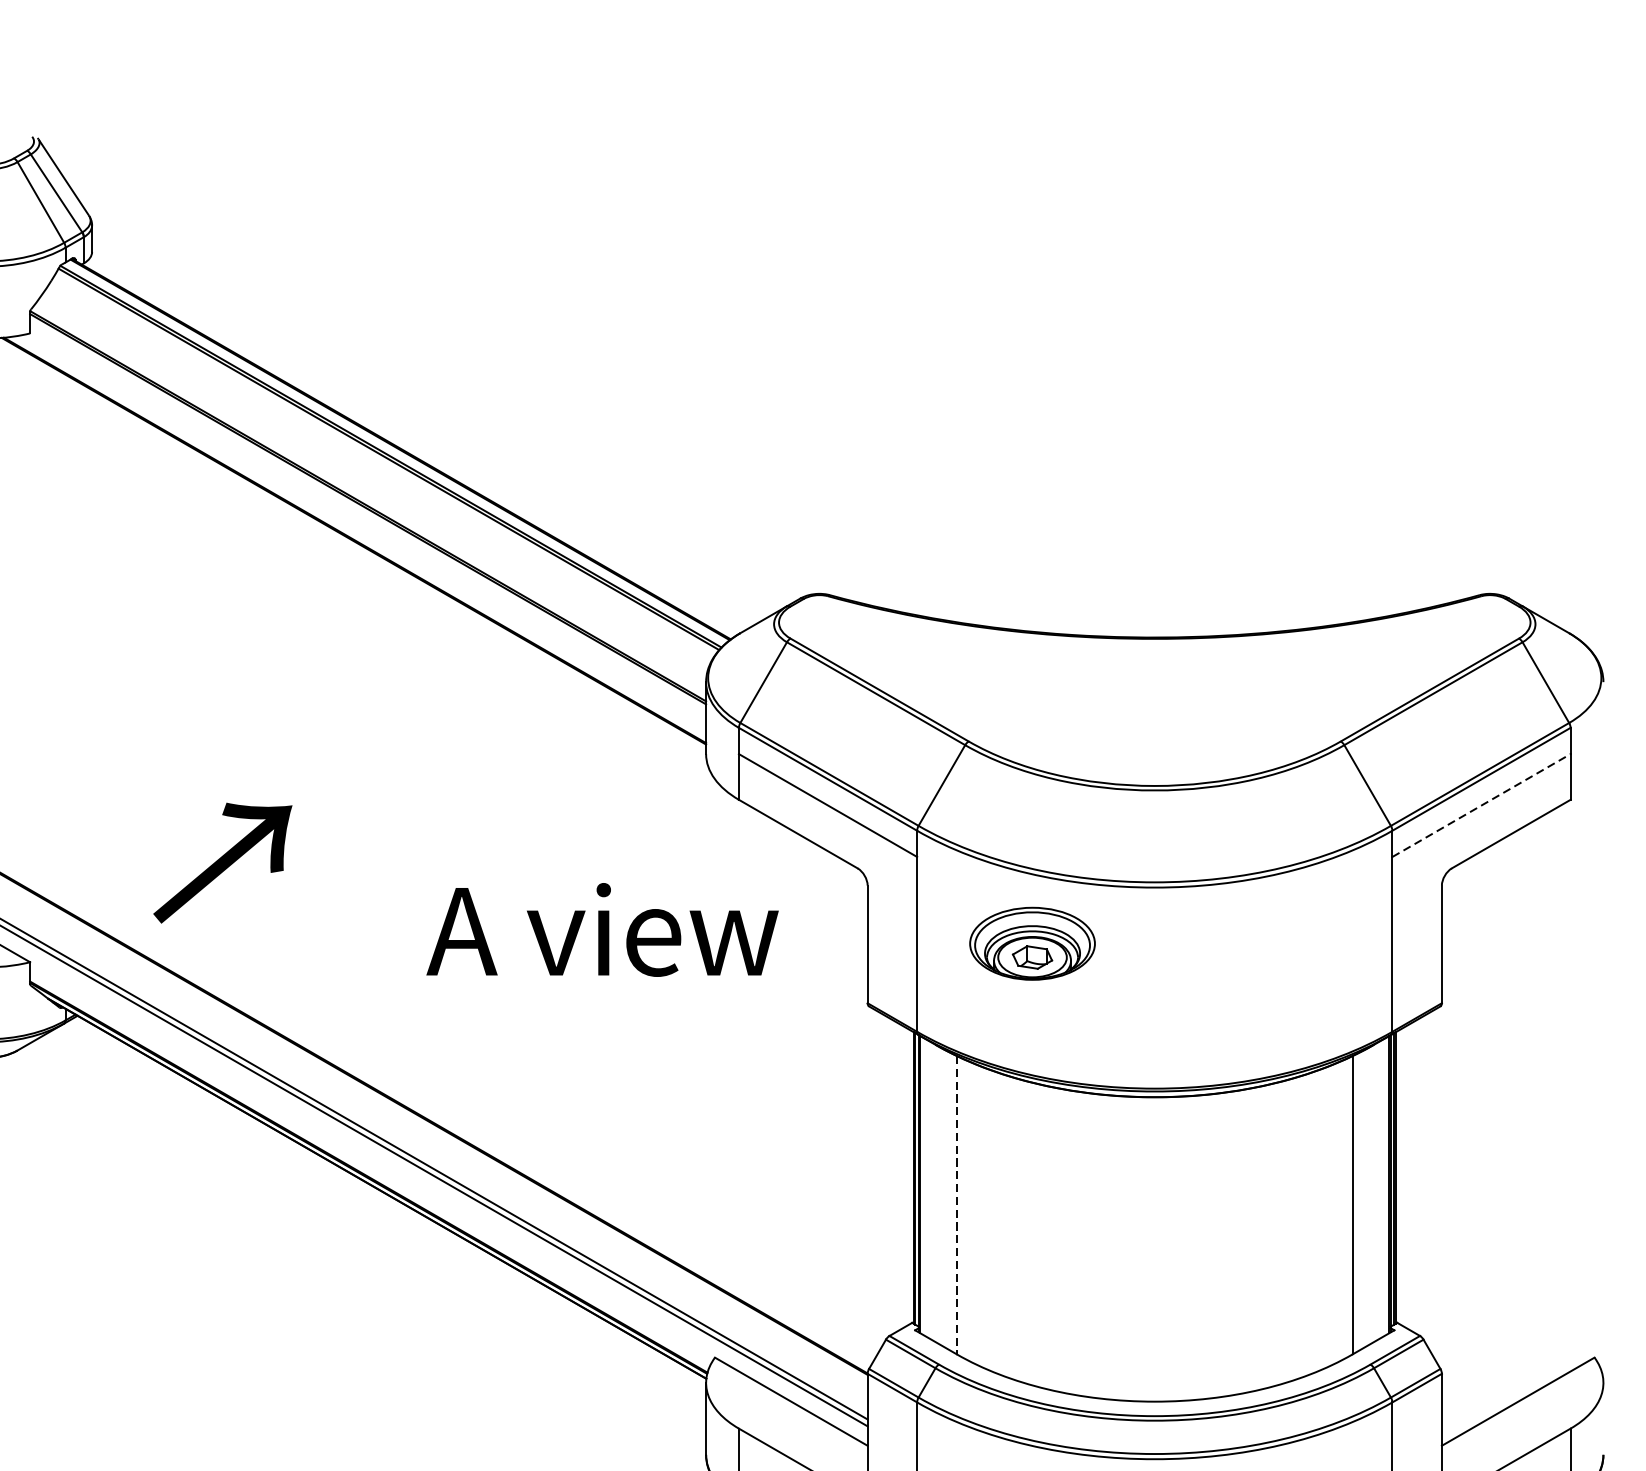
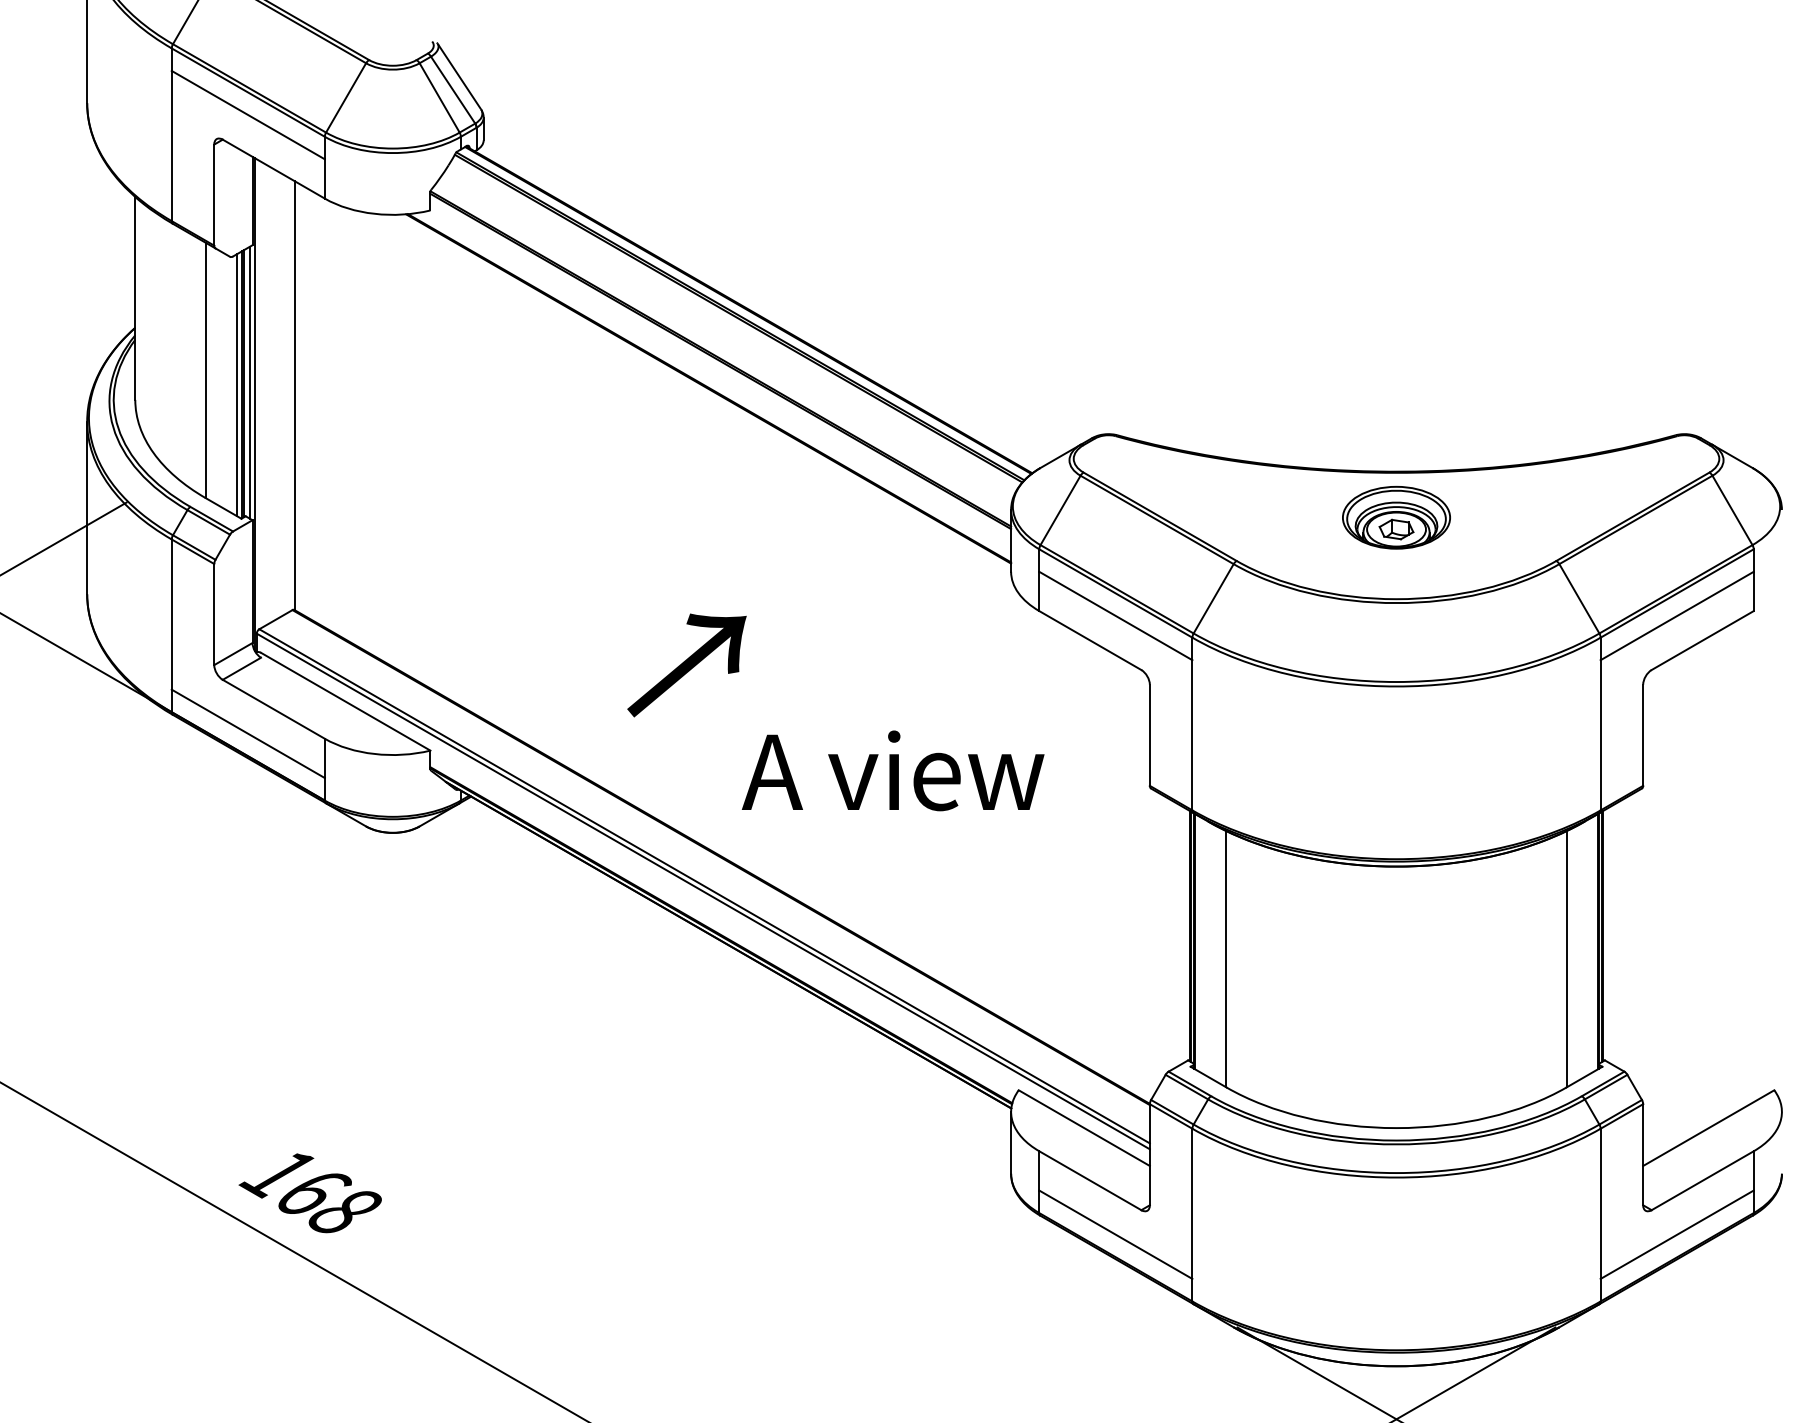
line: (1481, 804) -> (1677, 615), dashed -> solid
text: (222, 863) -> (686, 665), moved
text: (601, 929) -> (892, 770), moved
part: (1032, 943) -> (1396, 517), moved
line: (956, 1205) -> (1226, 959), dashed -> solid

